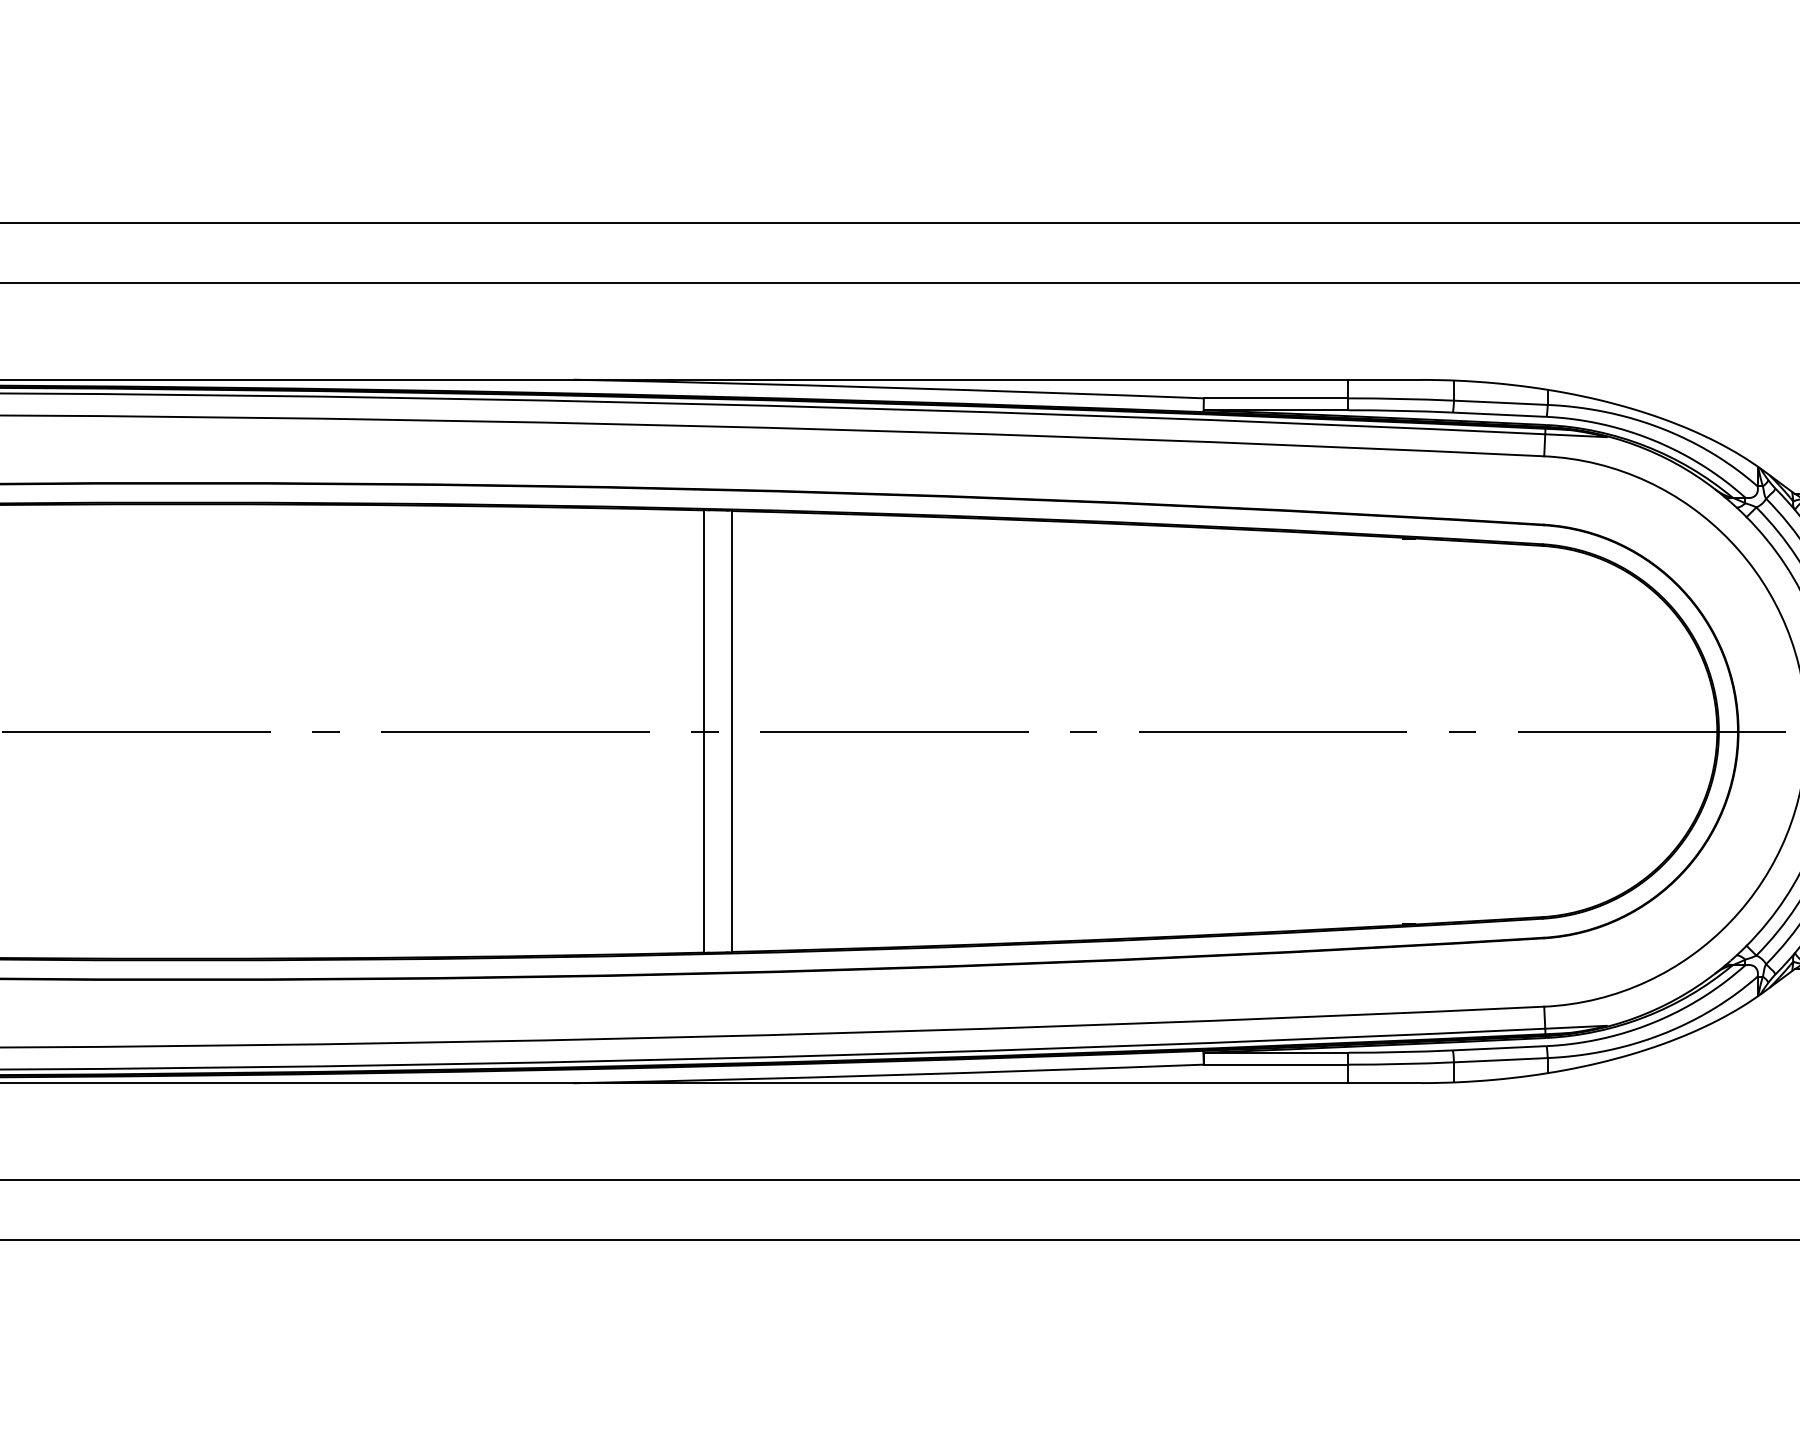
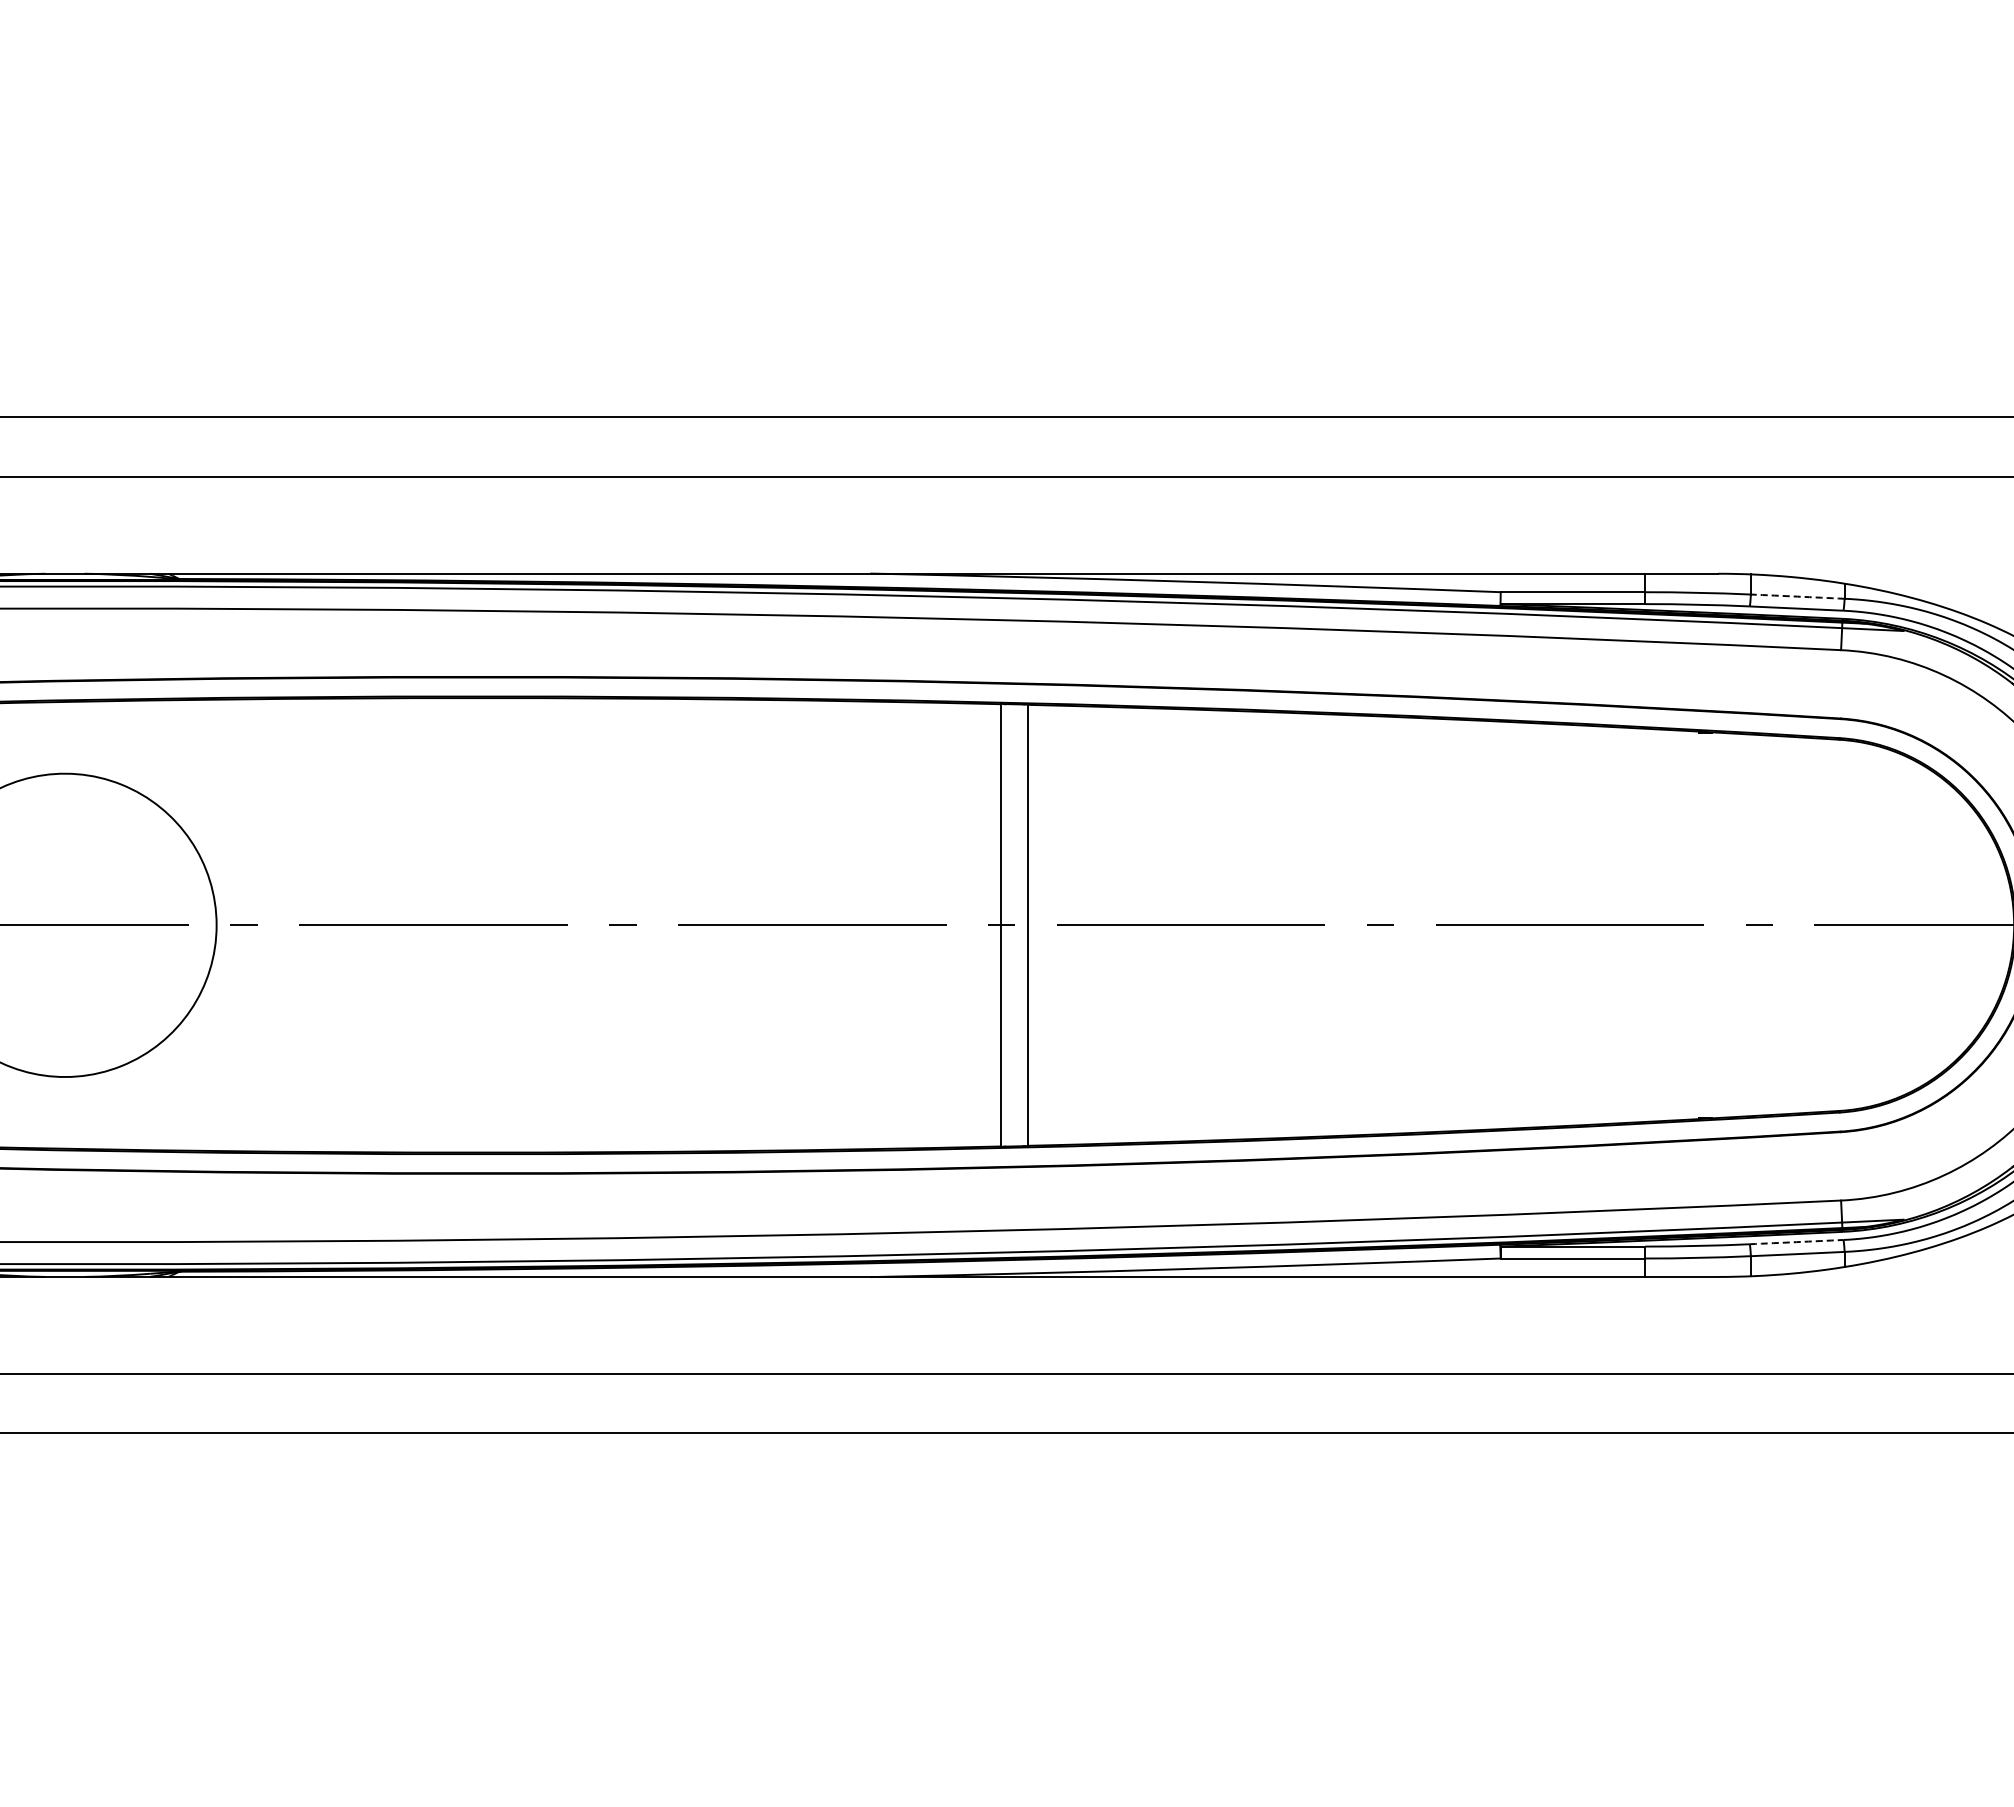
arc: (1500, 402) -> (1797, 596), solid -> dashed
arc: (1499, 1048) -> (1796, 1242), solid -> dashed

